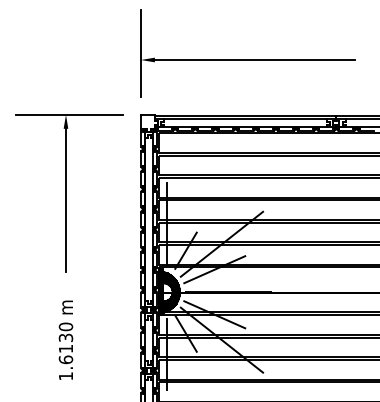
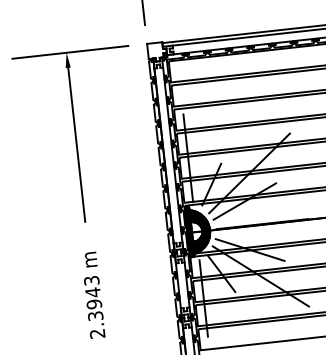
text: (65, 351) -> (94, 307), 1.6130 -> 2.3943

